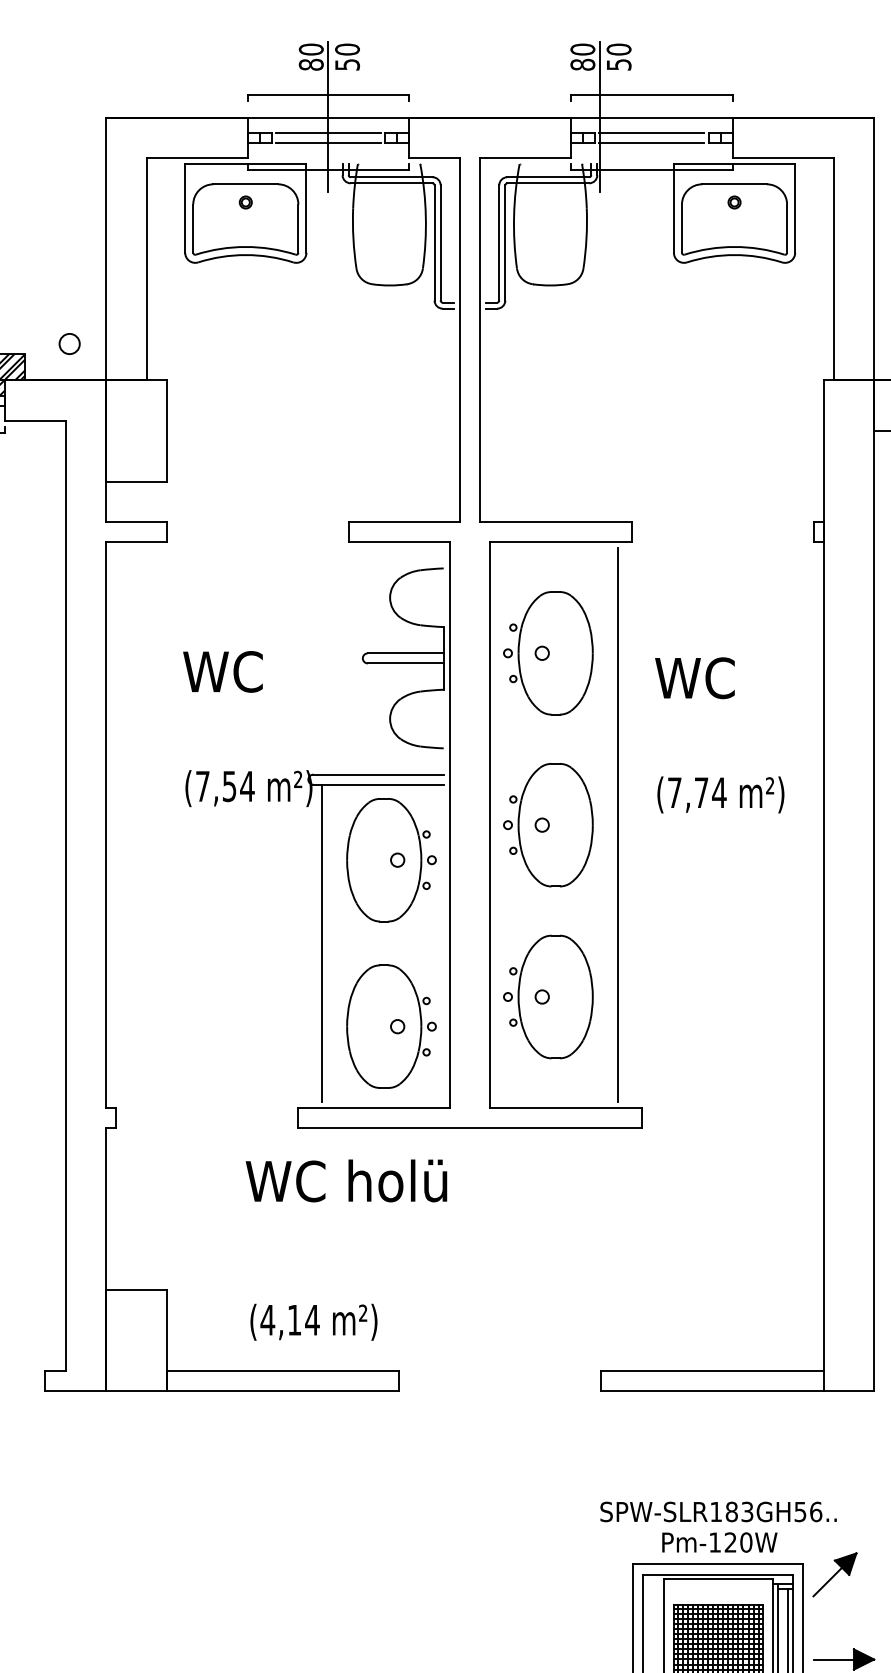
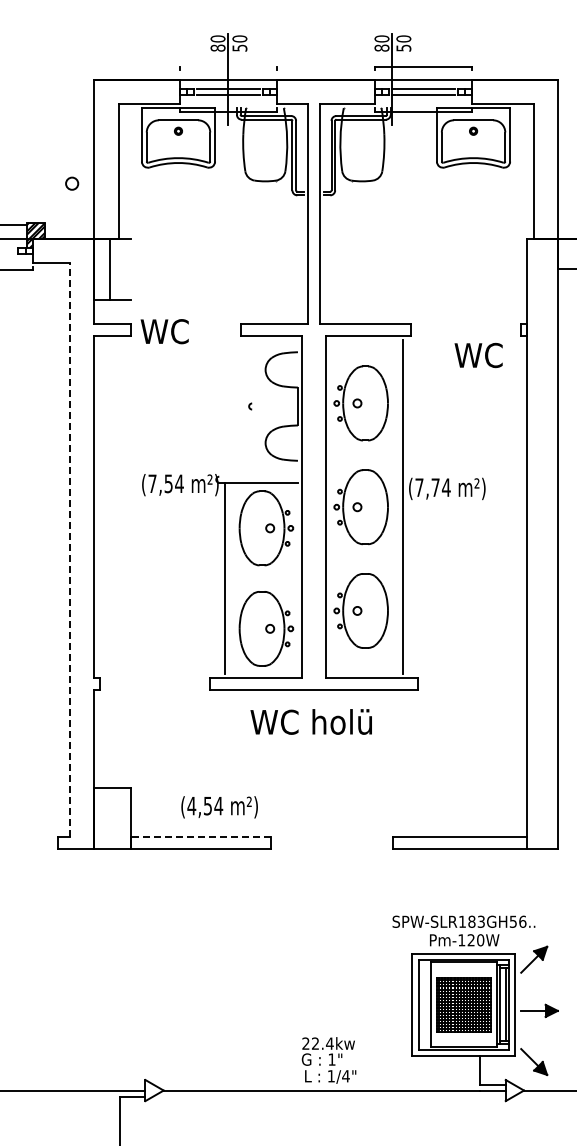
line: (328, 95) -> (228, 66), removed
circle: (70, 343) -> (72, 183), moved
line: (166, 429) -> (109, 268), moved
line: (404, 653) -> (274, 403), removed
line: (404, 663) -> (274, 409), removed
text: (222, 671) -> (164, 331), moved
text: (694, 678) -> (478, 355), moved
line: (378, 774) -> (258, 476), removed
text: (721, 794) -> (447, 488), moved
line: (65, 895) -> (69, 549), solid -> dashed
text: (345, 1180) -> (310, 721), moved
text: (293, 1320) -> (207, 806), (4,14 -> (4,54
line: (282, 1370) -> (200, 836), solid -> dashed

